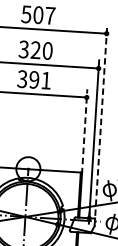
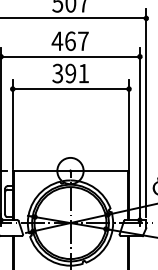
text: (34, 50) -> (69, 41), 320 -> 467
line: (101, 120) -> (146, 113), dashed -> solid
line: (85, 130) -> (129, 125), dashed -> solid

